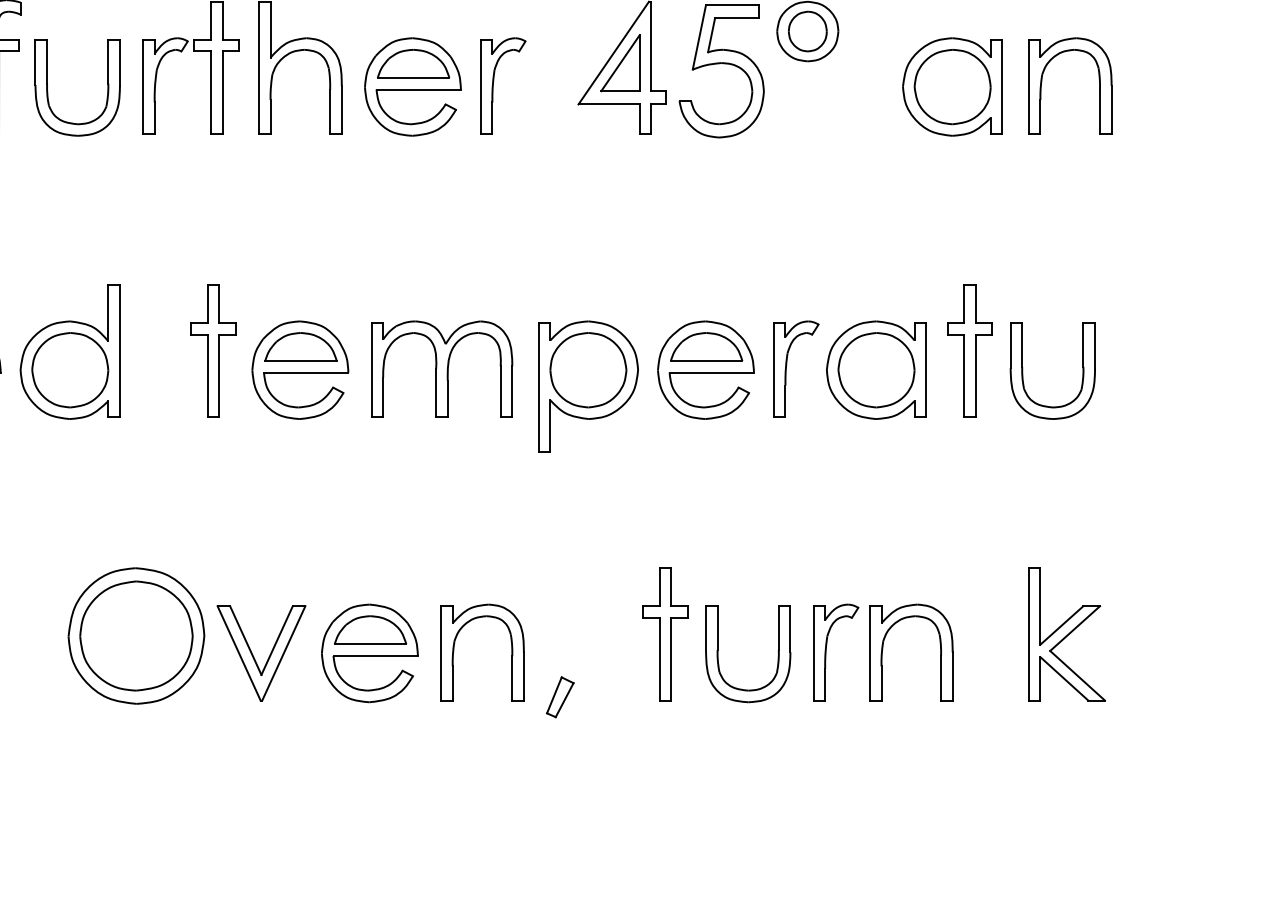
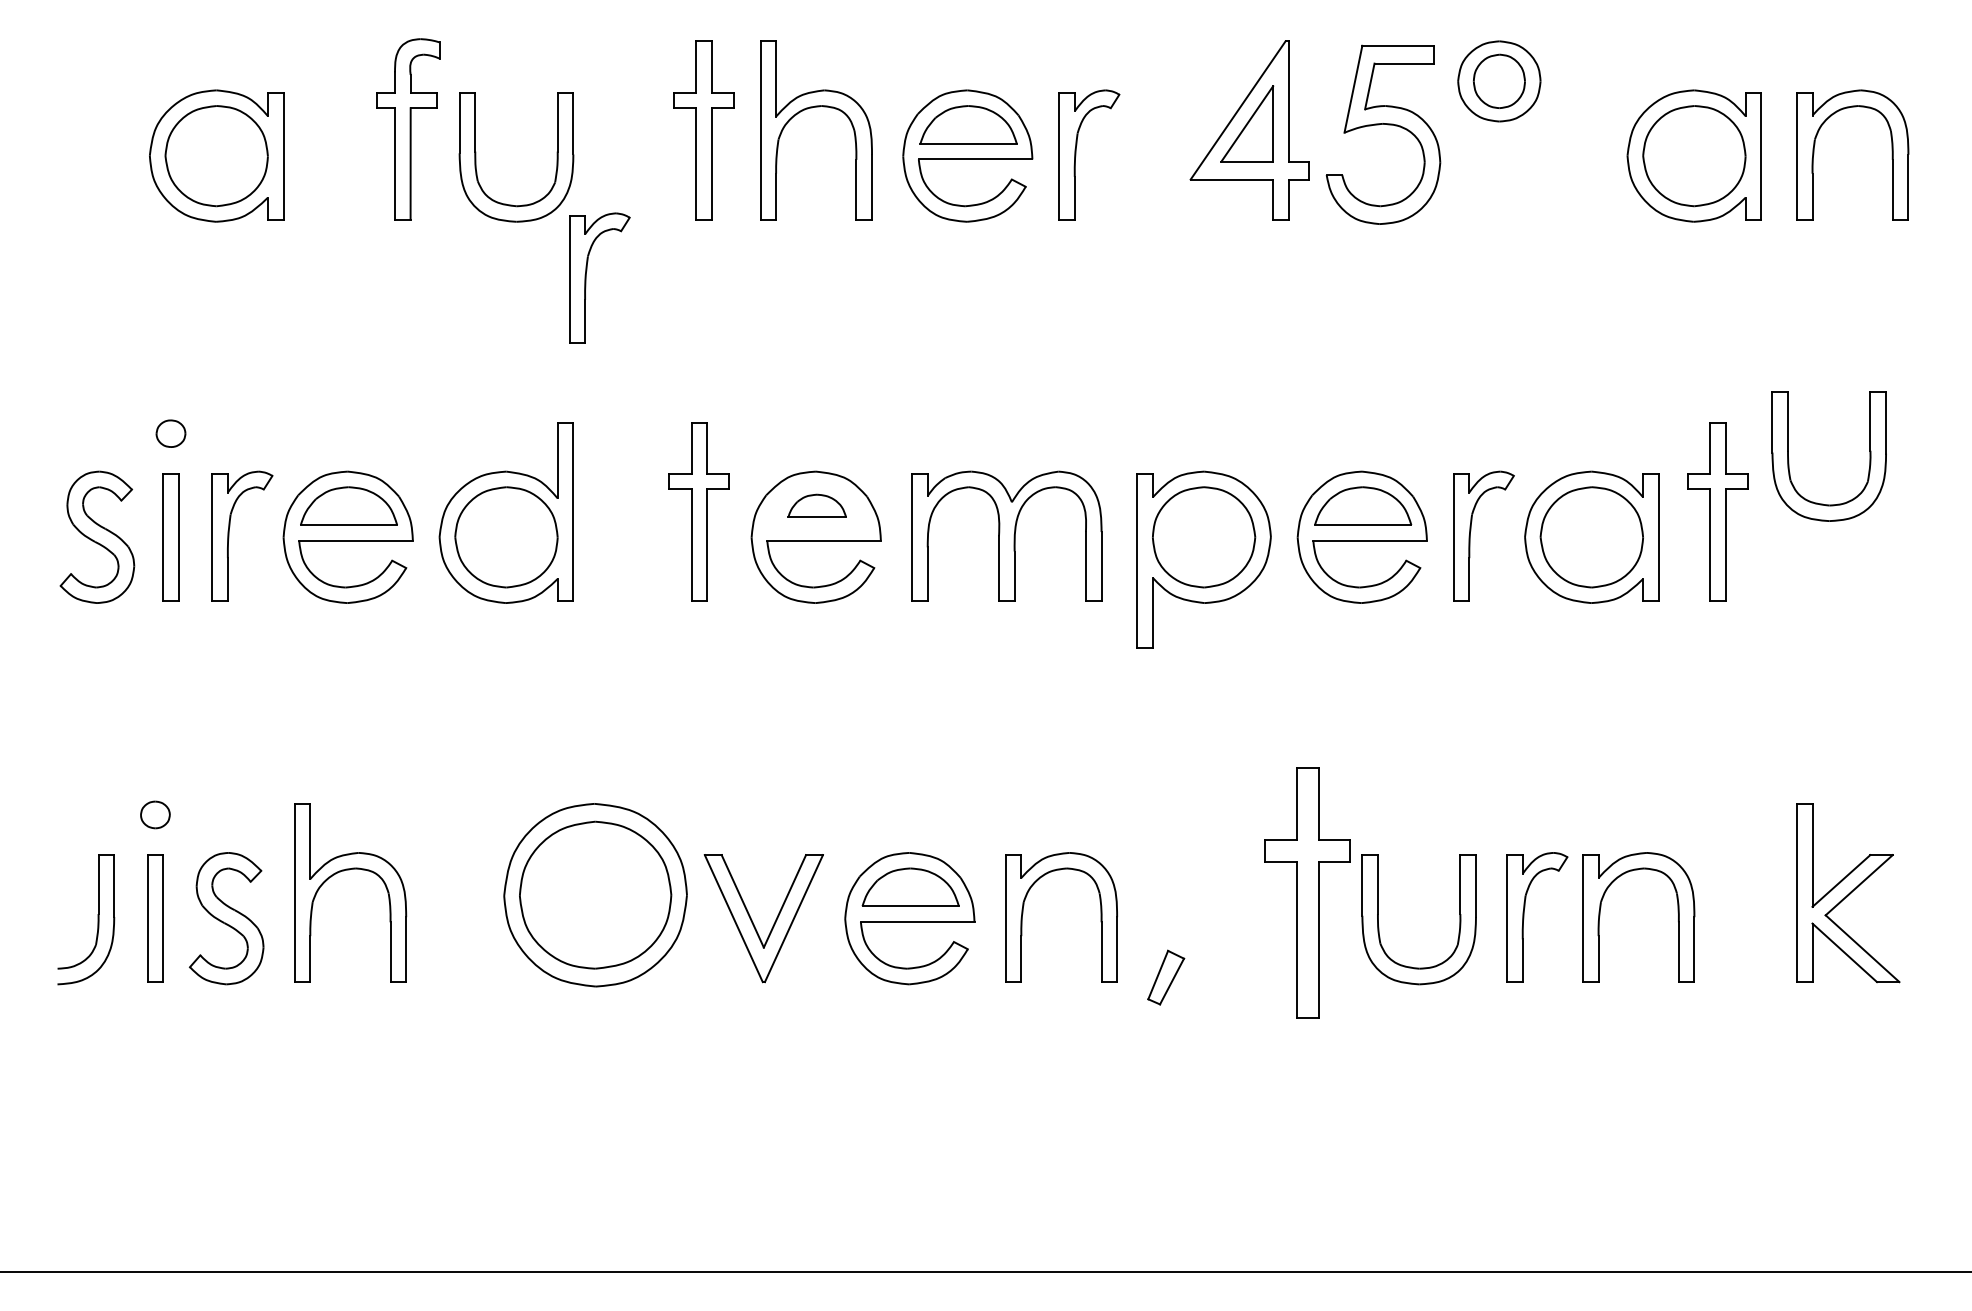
part: (155, 85) -> (586, 277), moved
part: (301, 346) -> (817, 505), size x0.6
part: (1023, 374) -> (1789, 461), moved
part: (665, 634) -> (1307, 892), size x1.4

